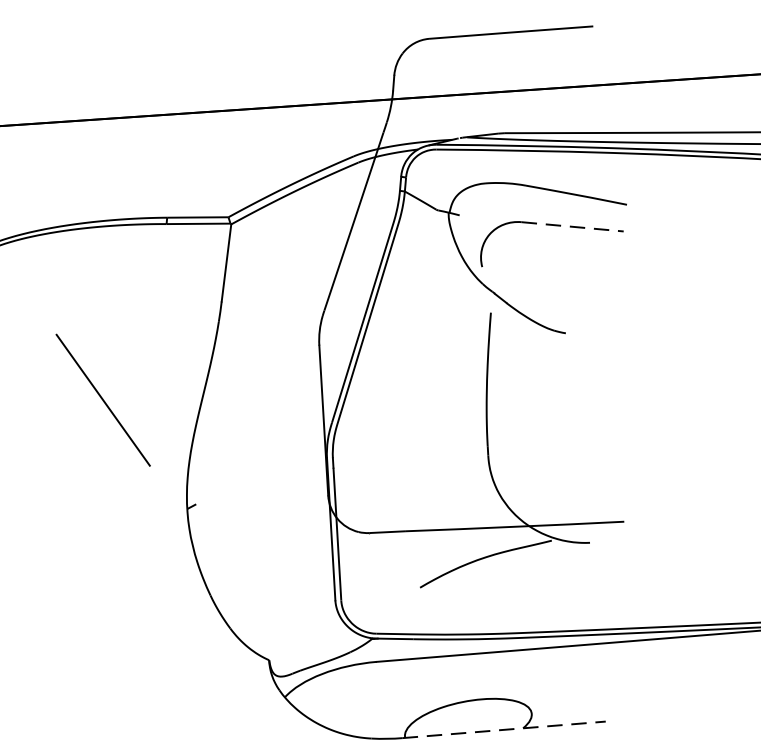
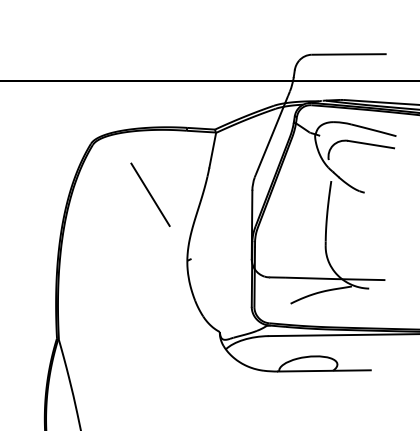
line: (573, 226) -> (371, 144), dashed -> solid
line: (103, 399) -> (150, 194), moved
line: (504, 728) -> (324, 370), dashed -> solid

